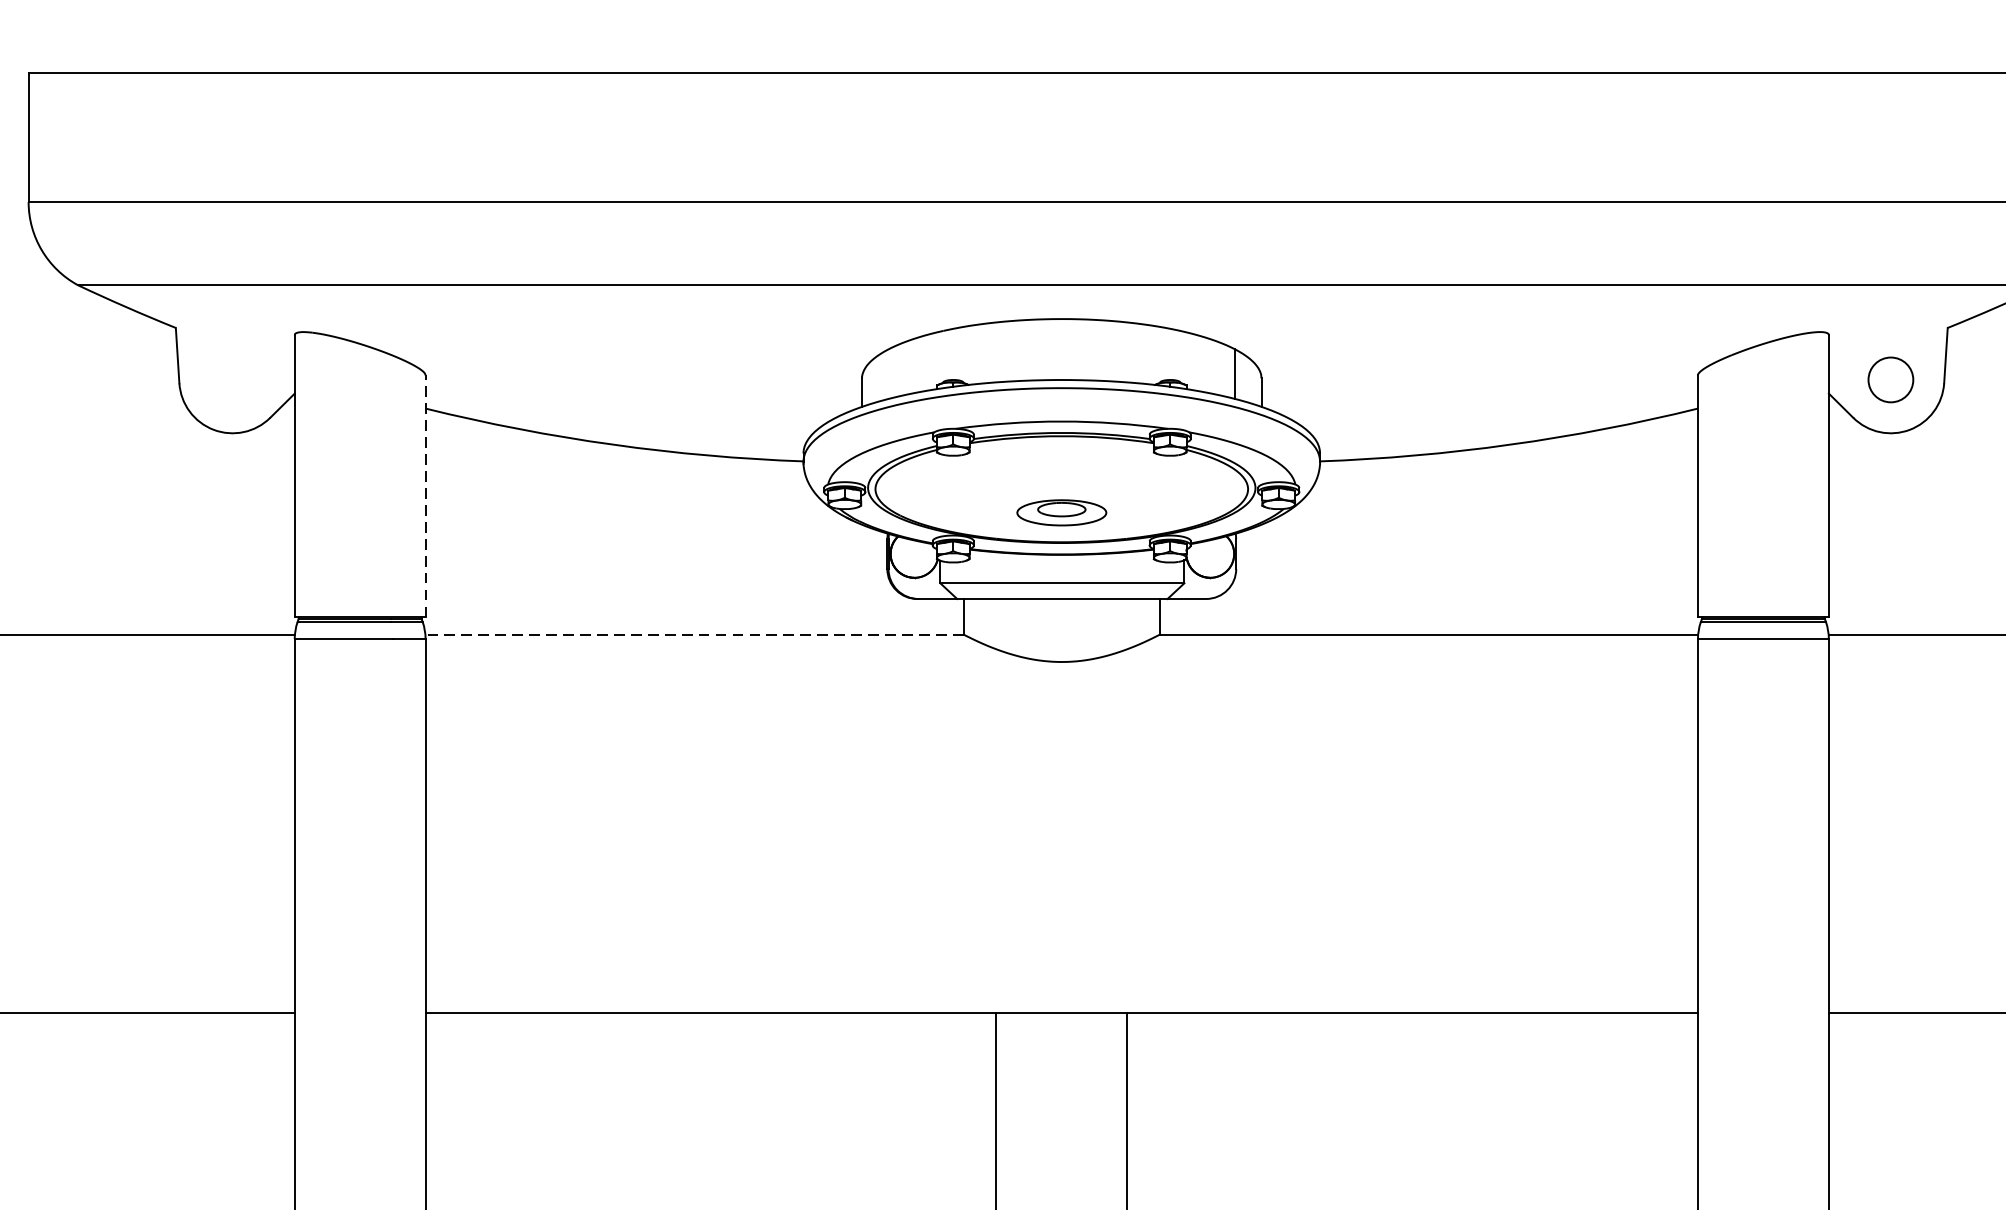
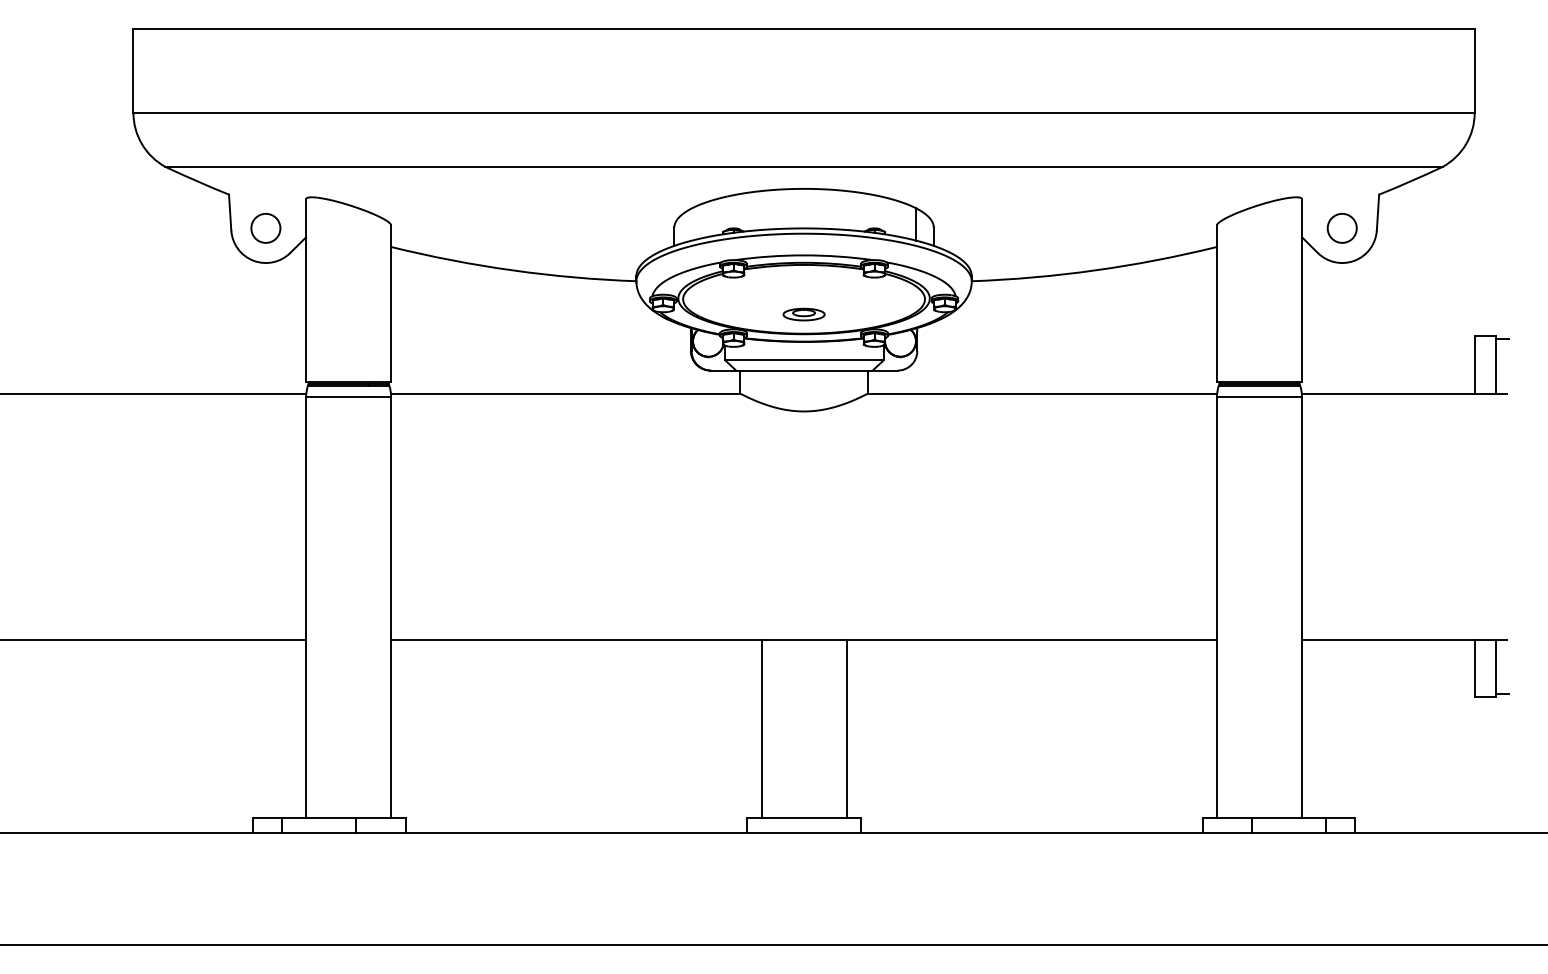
circle: (232, 380) -> (265, 228), added
line: (426, 495) -> (391, 303), dashed -> solid
part: (1060, 512) -> (803, 314), size x0.71
line: (694, 634) -> (565, 393), dashed -> solid

